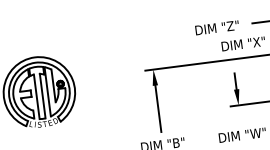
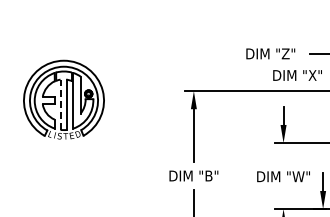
line: (36, 96) -> (60, 104), solid -> dashed

